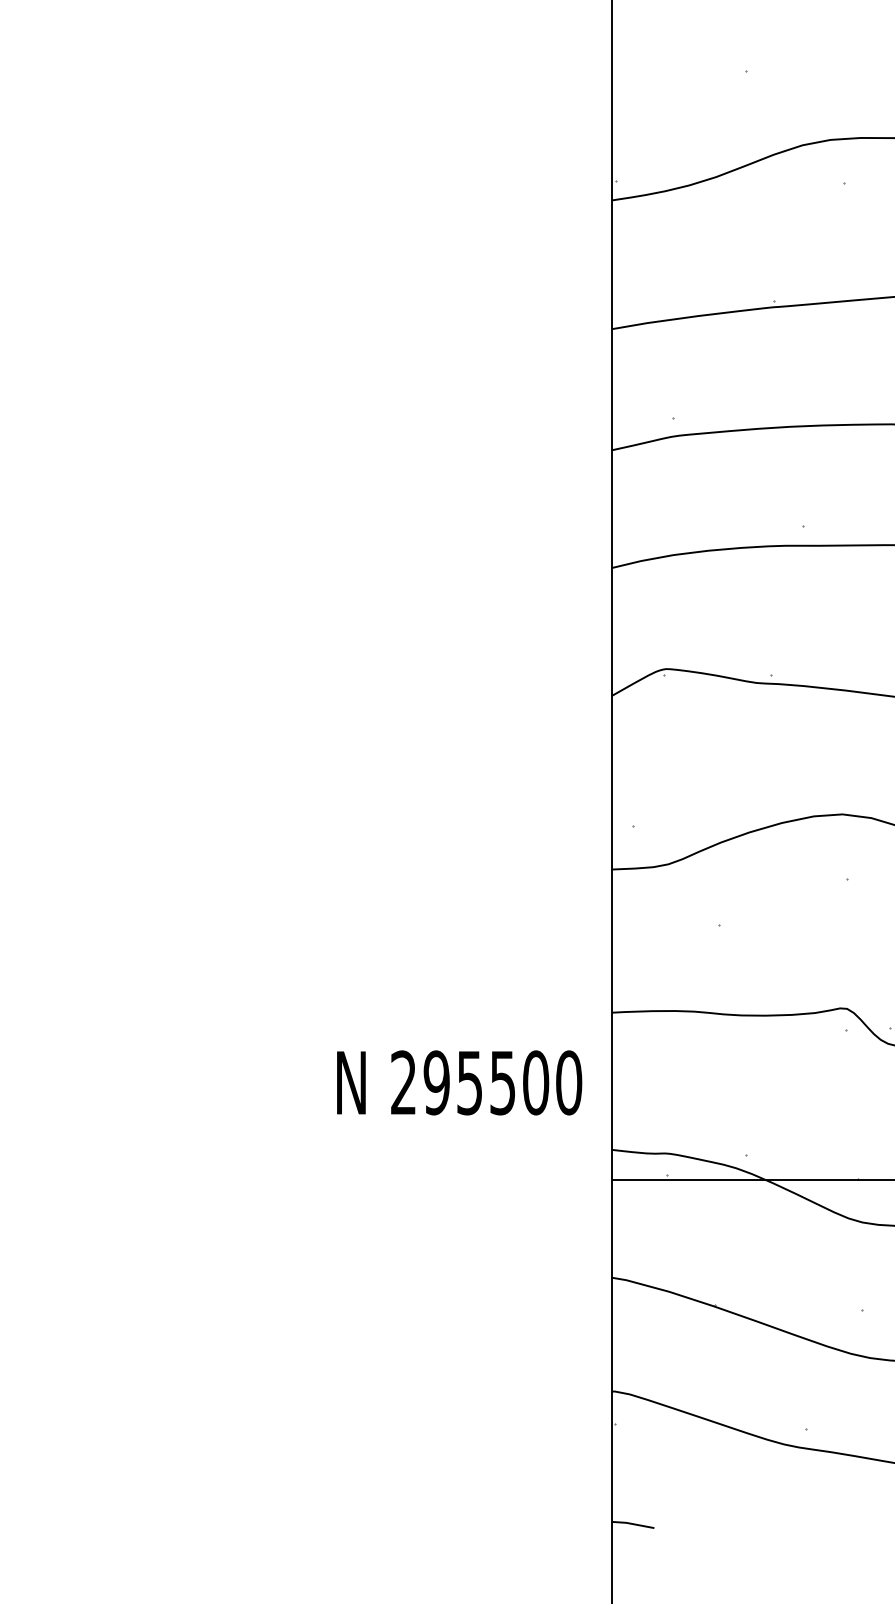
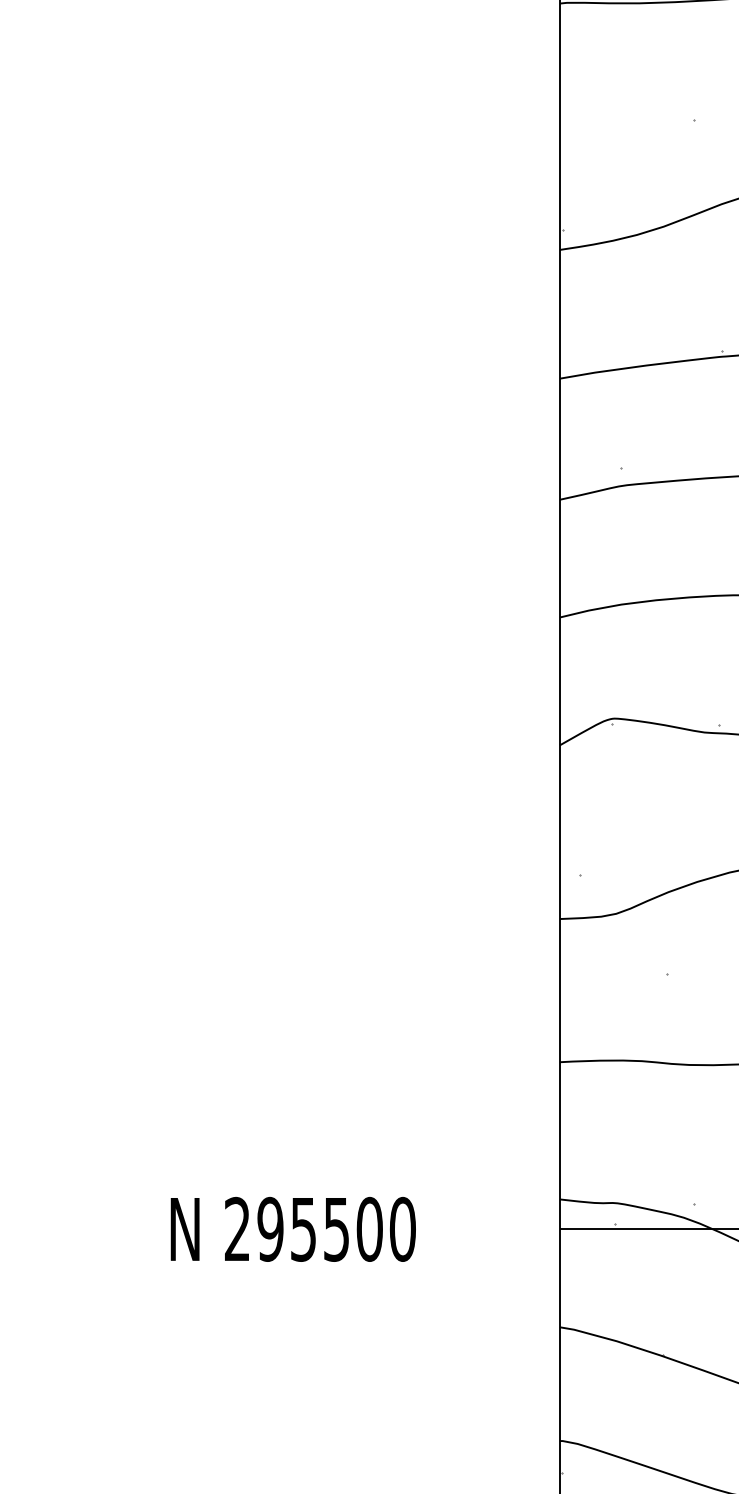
text: (459, 1082) -> (293, 1229), moved

